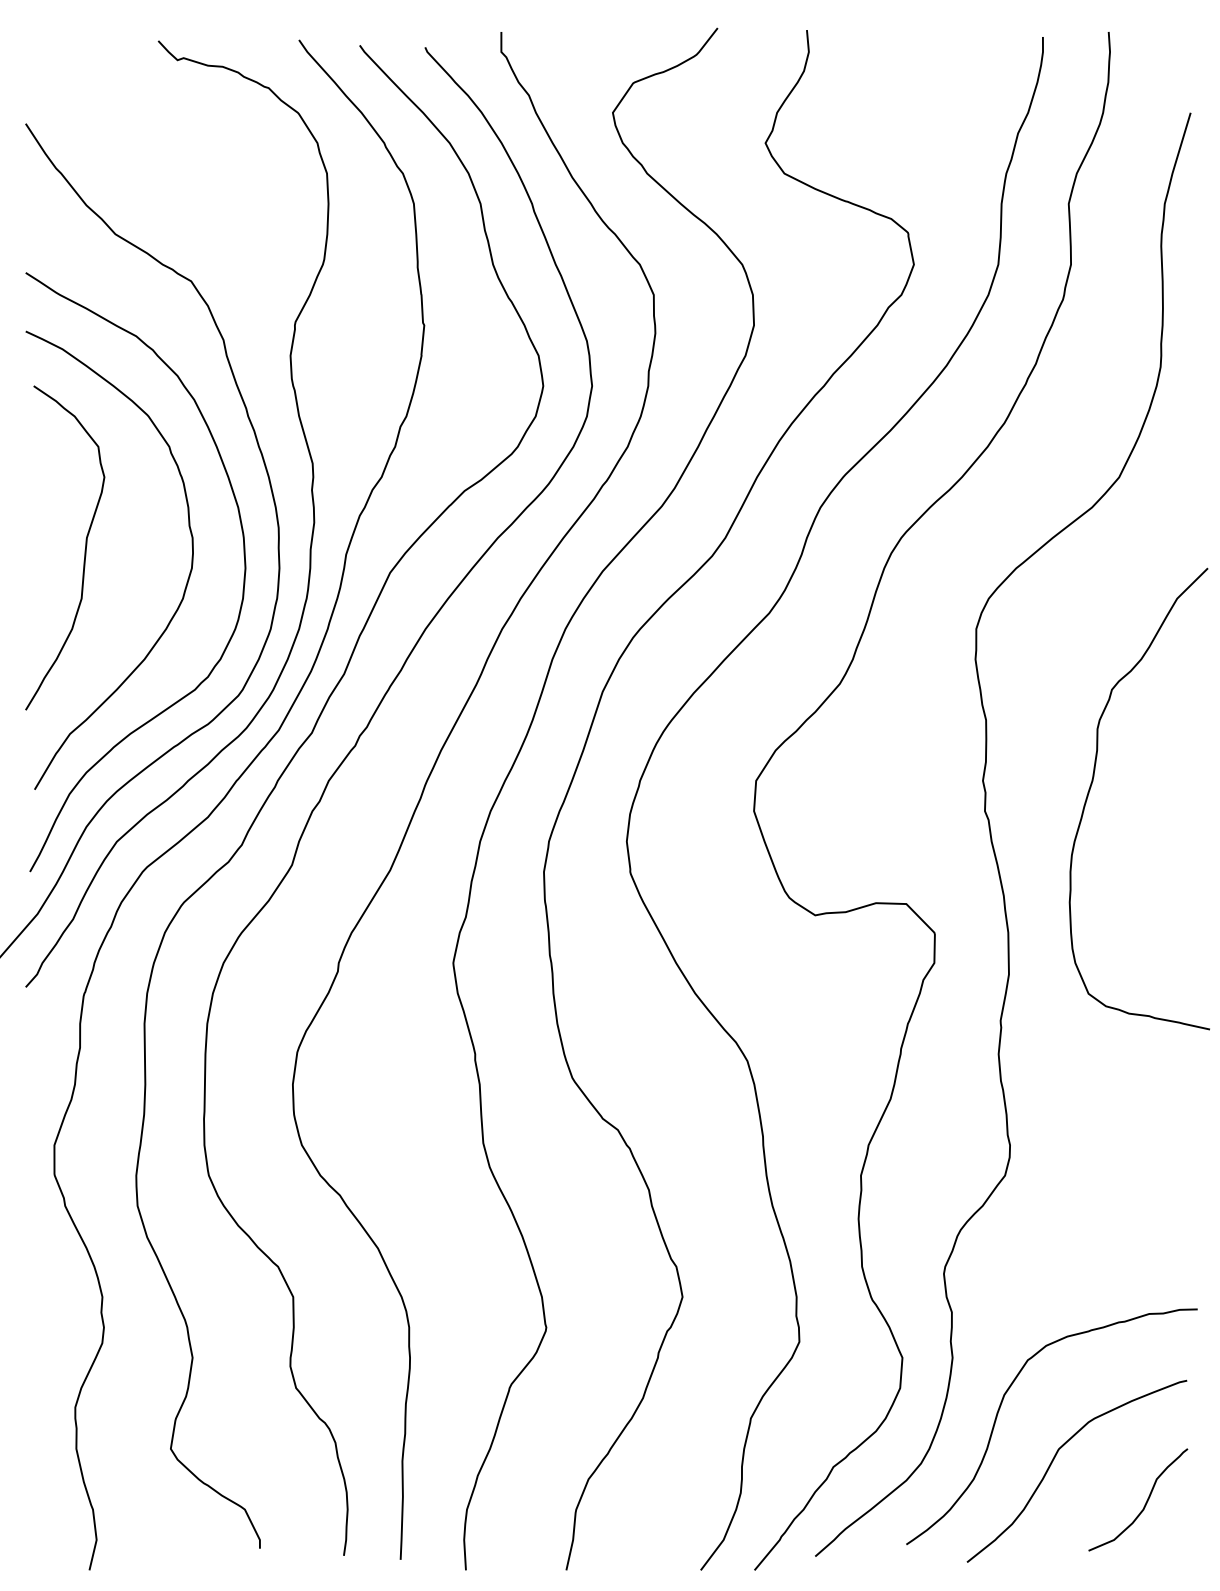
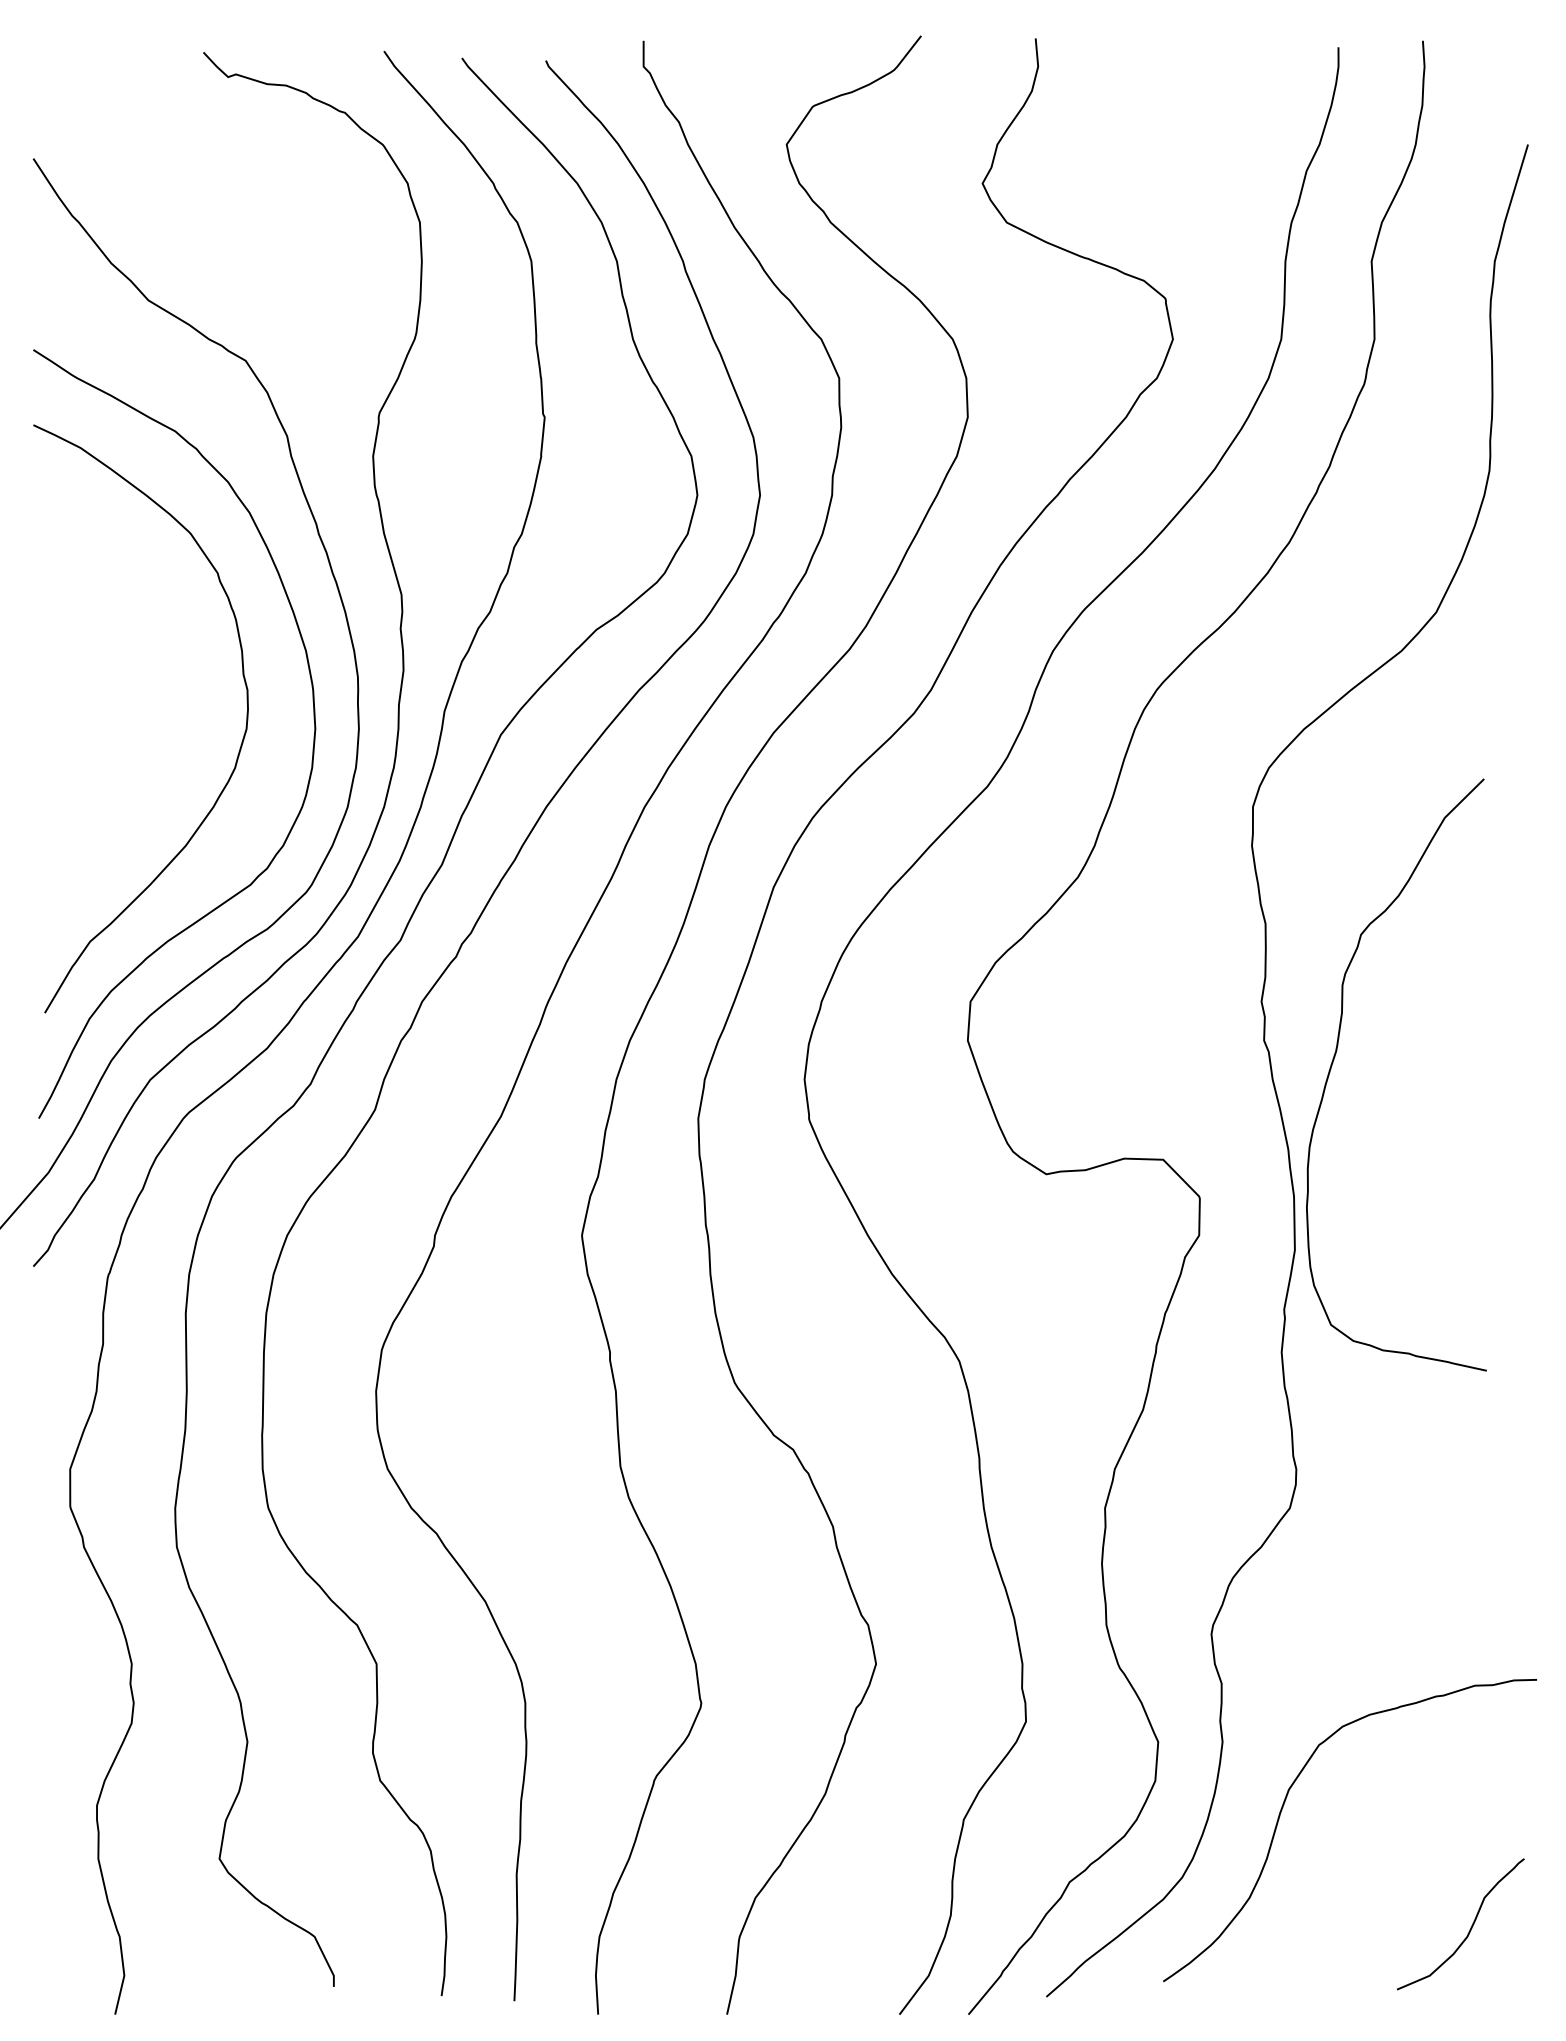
curve: (85, 547) -> (109, 702), removed
curve: (1092, 783) -> (1336, 1054), moved
curve: (1053, 1460) -> (1352, 1873), removed

